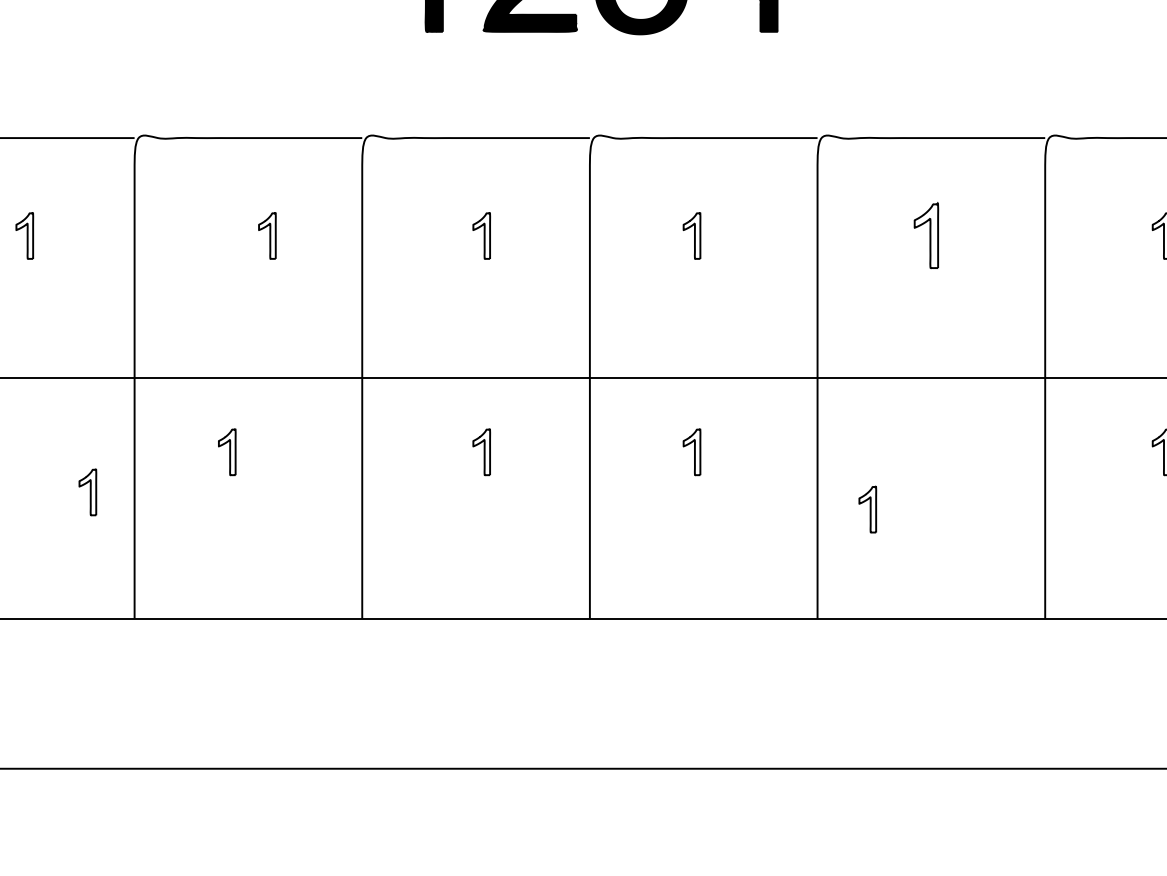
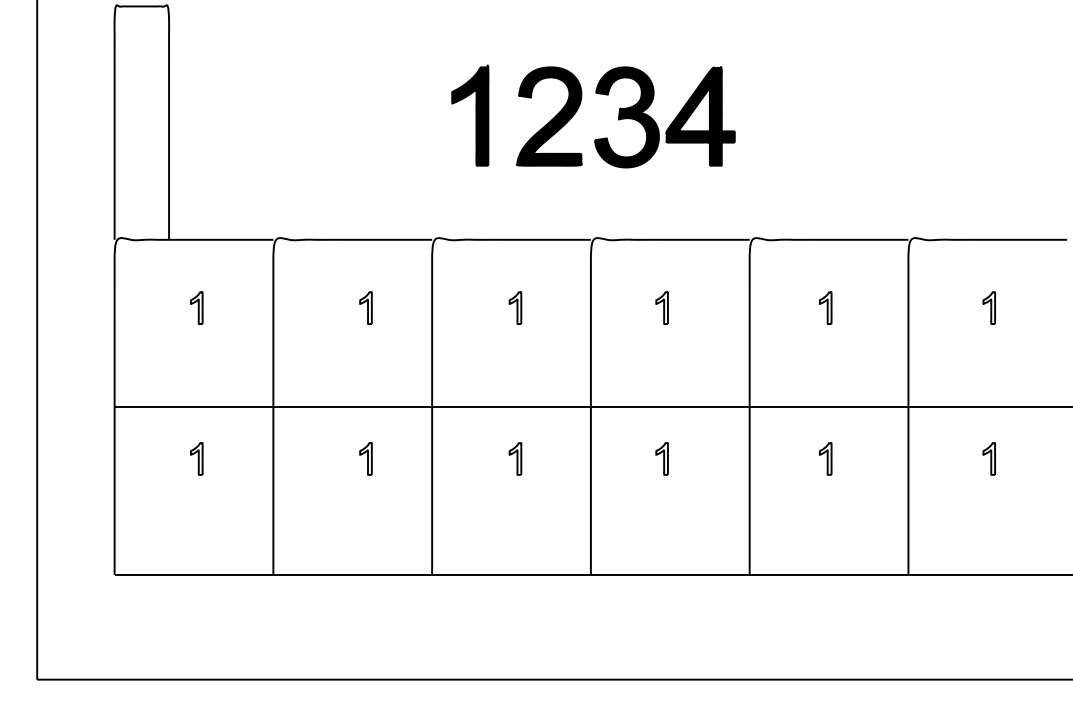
part: (926, 235) -> (825, 307), size x0.71
part: (226, 451) -> (365, 458), moved
part: (87, 491) -> (196, 458), moved
part: (867, 509) -> (825, 458), moved

